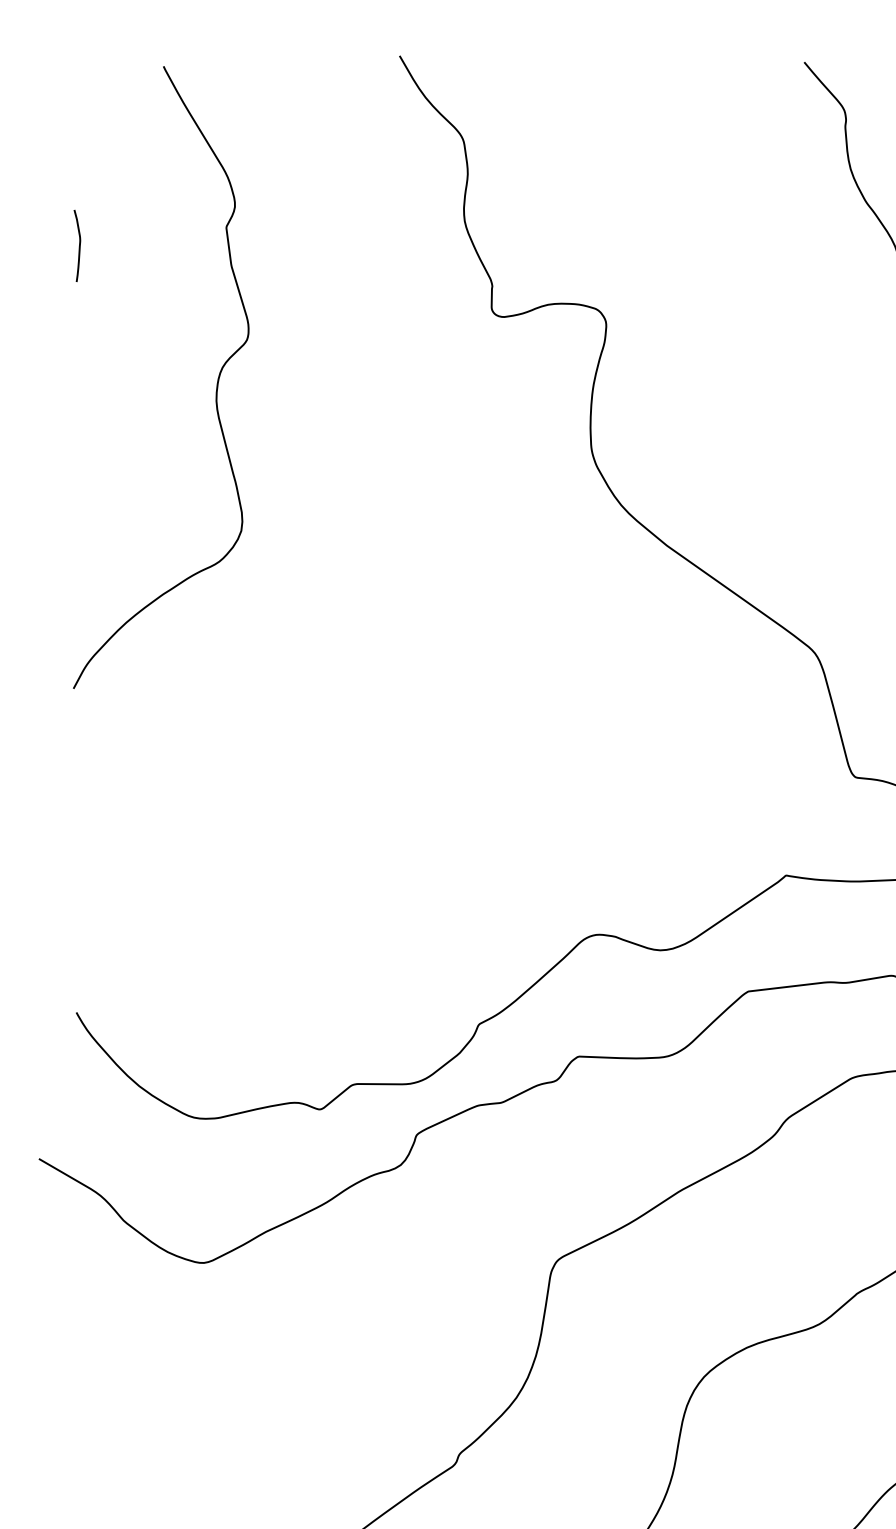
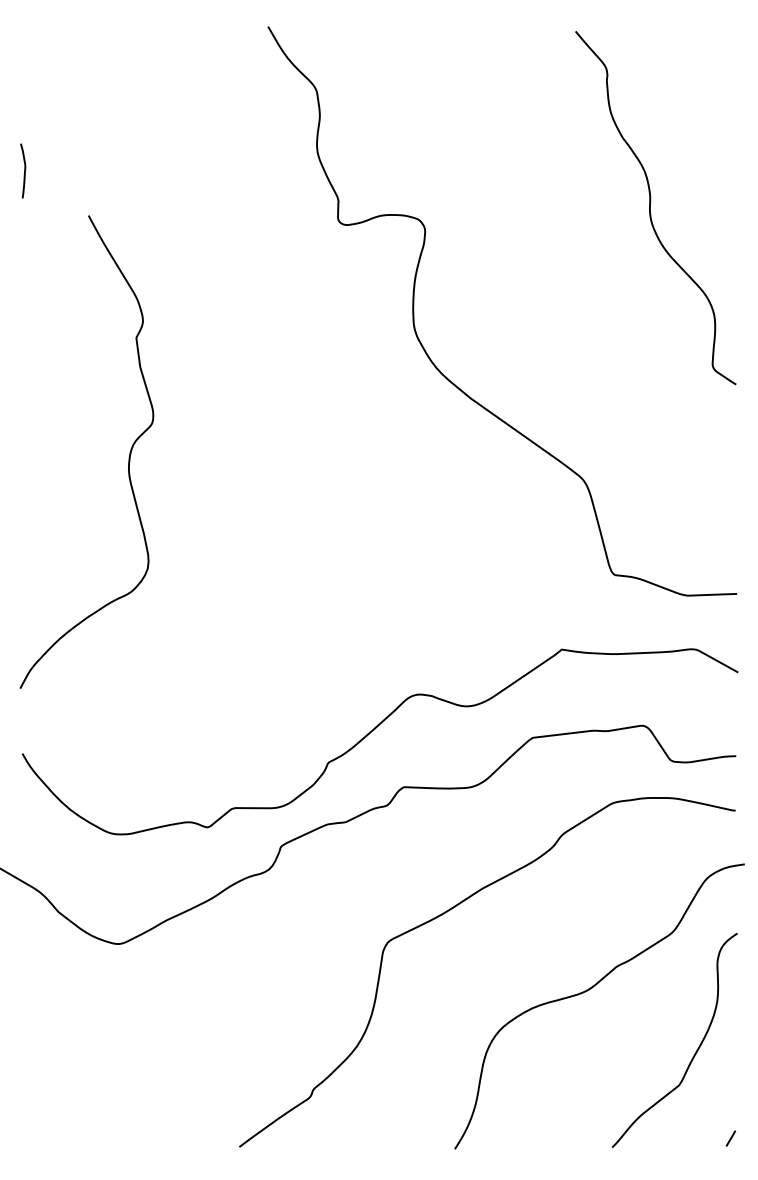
curve: (215, 384) -> (128, 457), moved

